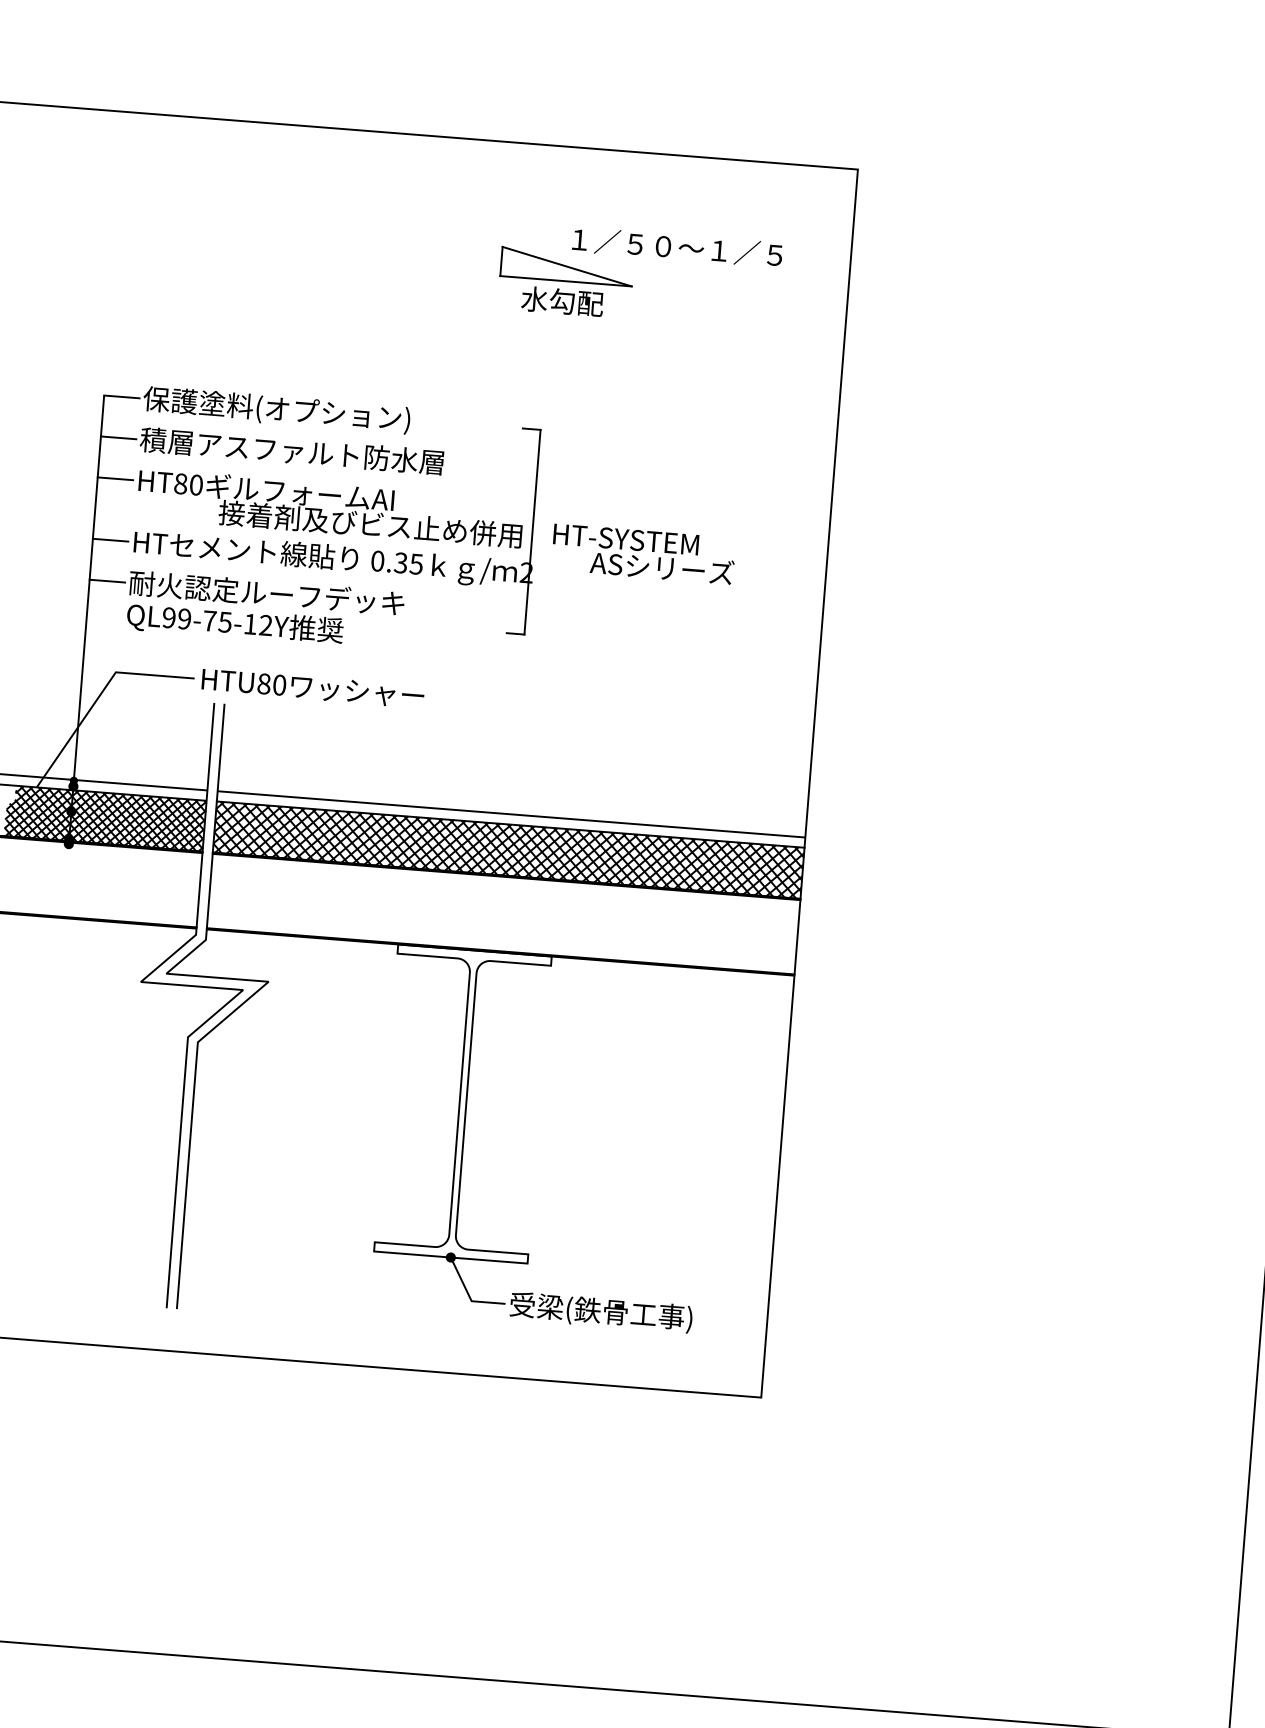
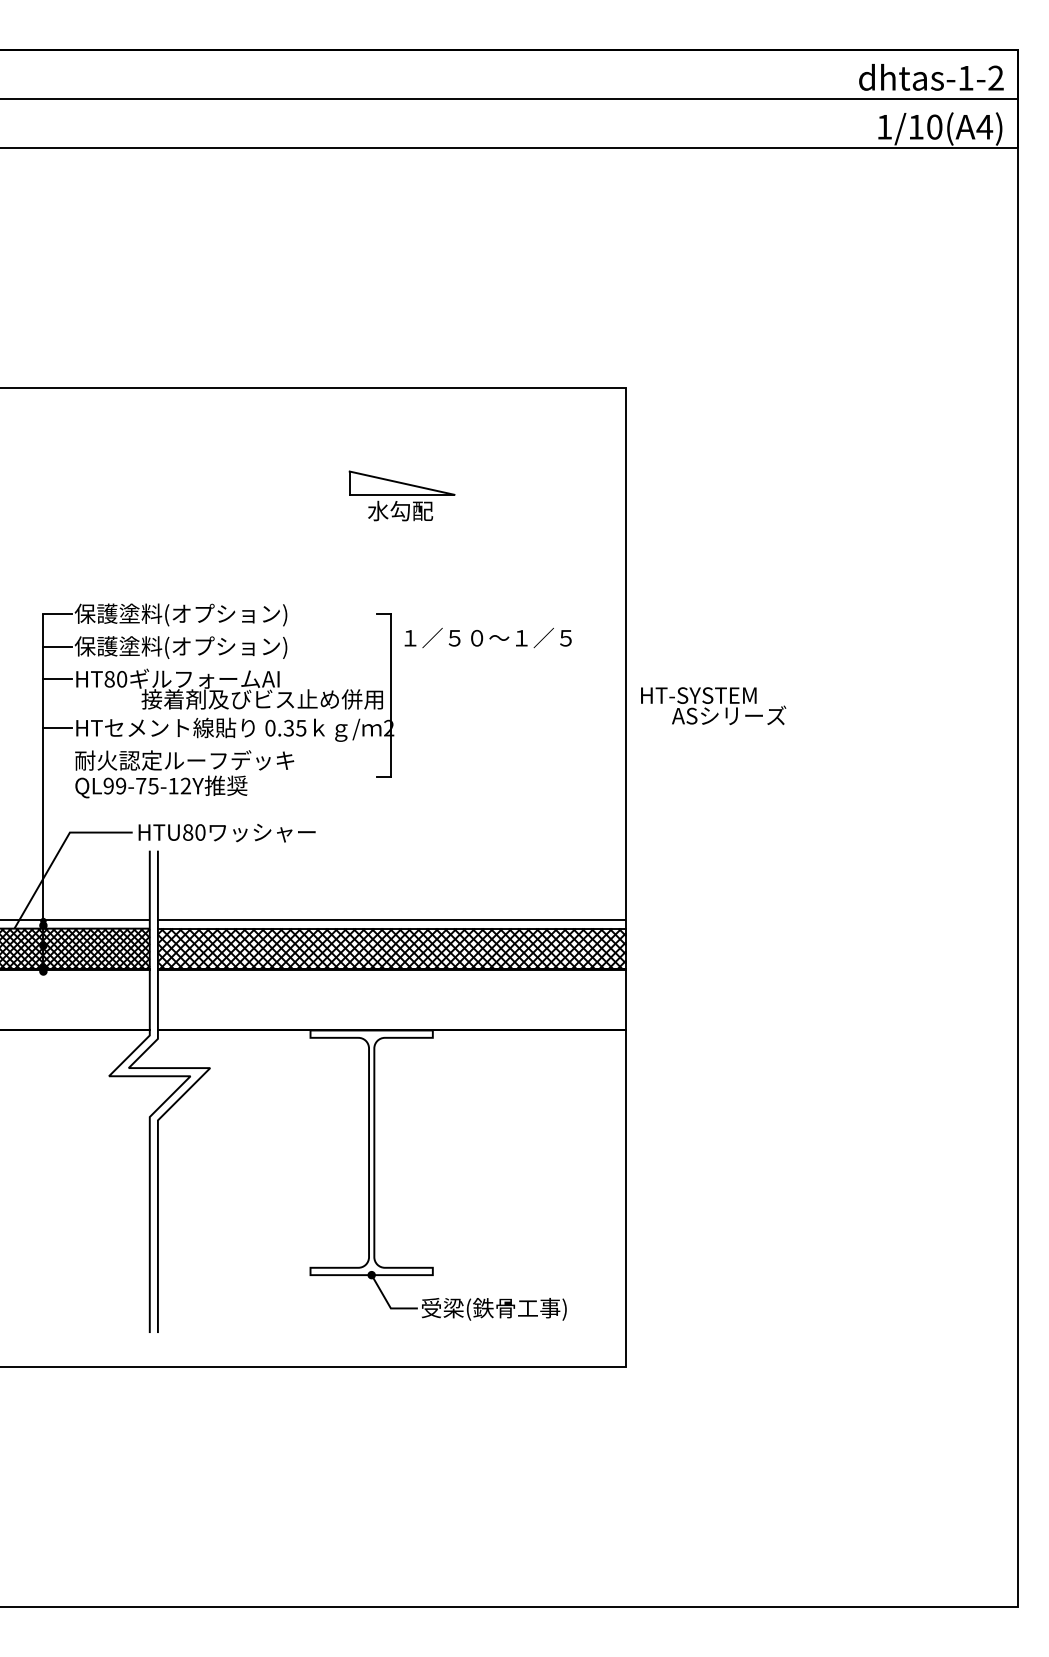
text: (676, 246) -> (487, 637), moved
text: (291, 452) -> (195, 647), 積層アスファルト防水層 -> 保護塗料(オプション)
text: (643, 554) -> (713, 706), moved
line: (107, 580) -> (57, 760), removed

